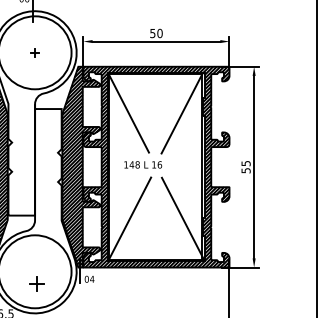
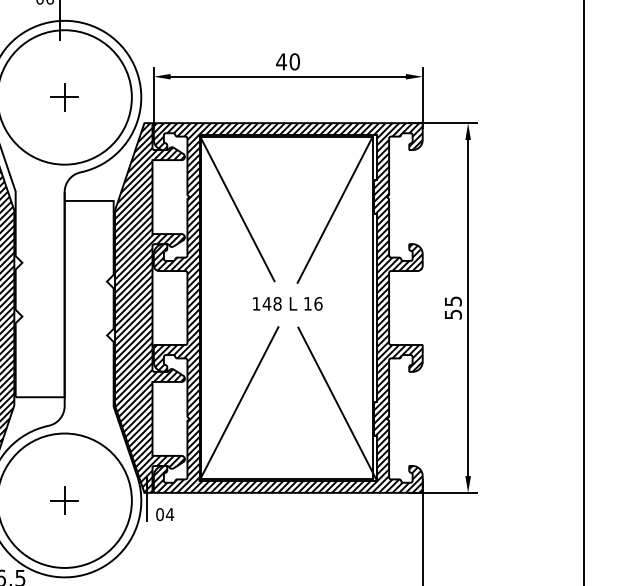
text: (152, 33) -> (280, 61), 50 -> 40
part: (34, 52) -> (63, 96), size x1.67
text: (143, 164) -> (288, 303), moved
part: (36, 283) -> (63, 500), moved

